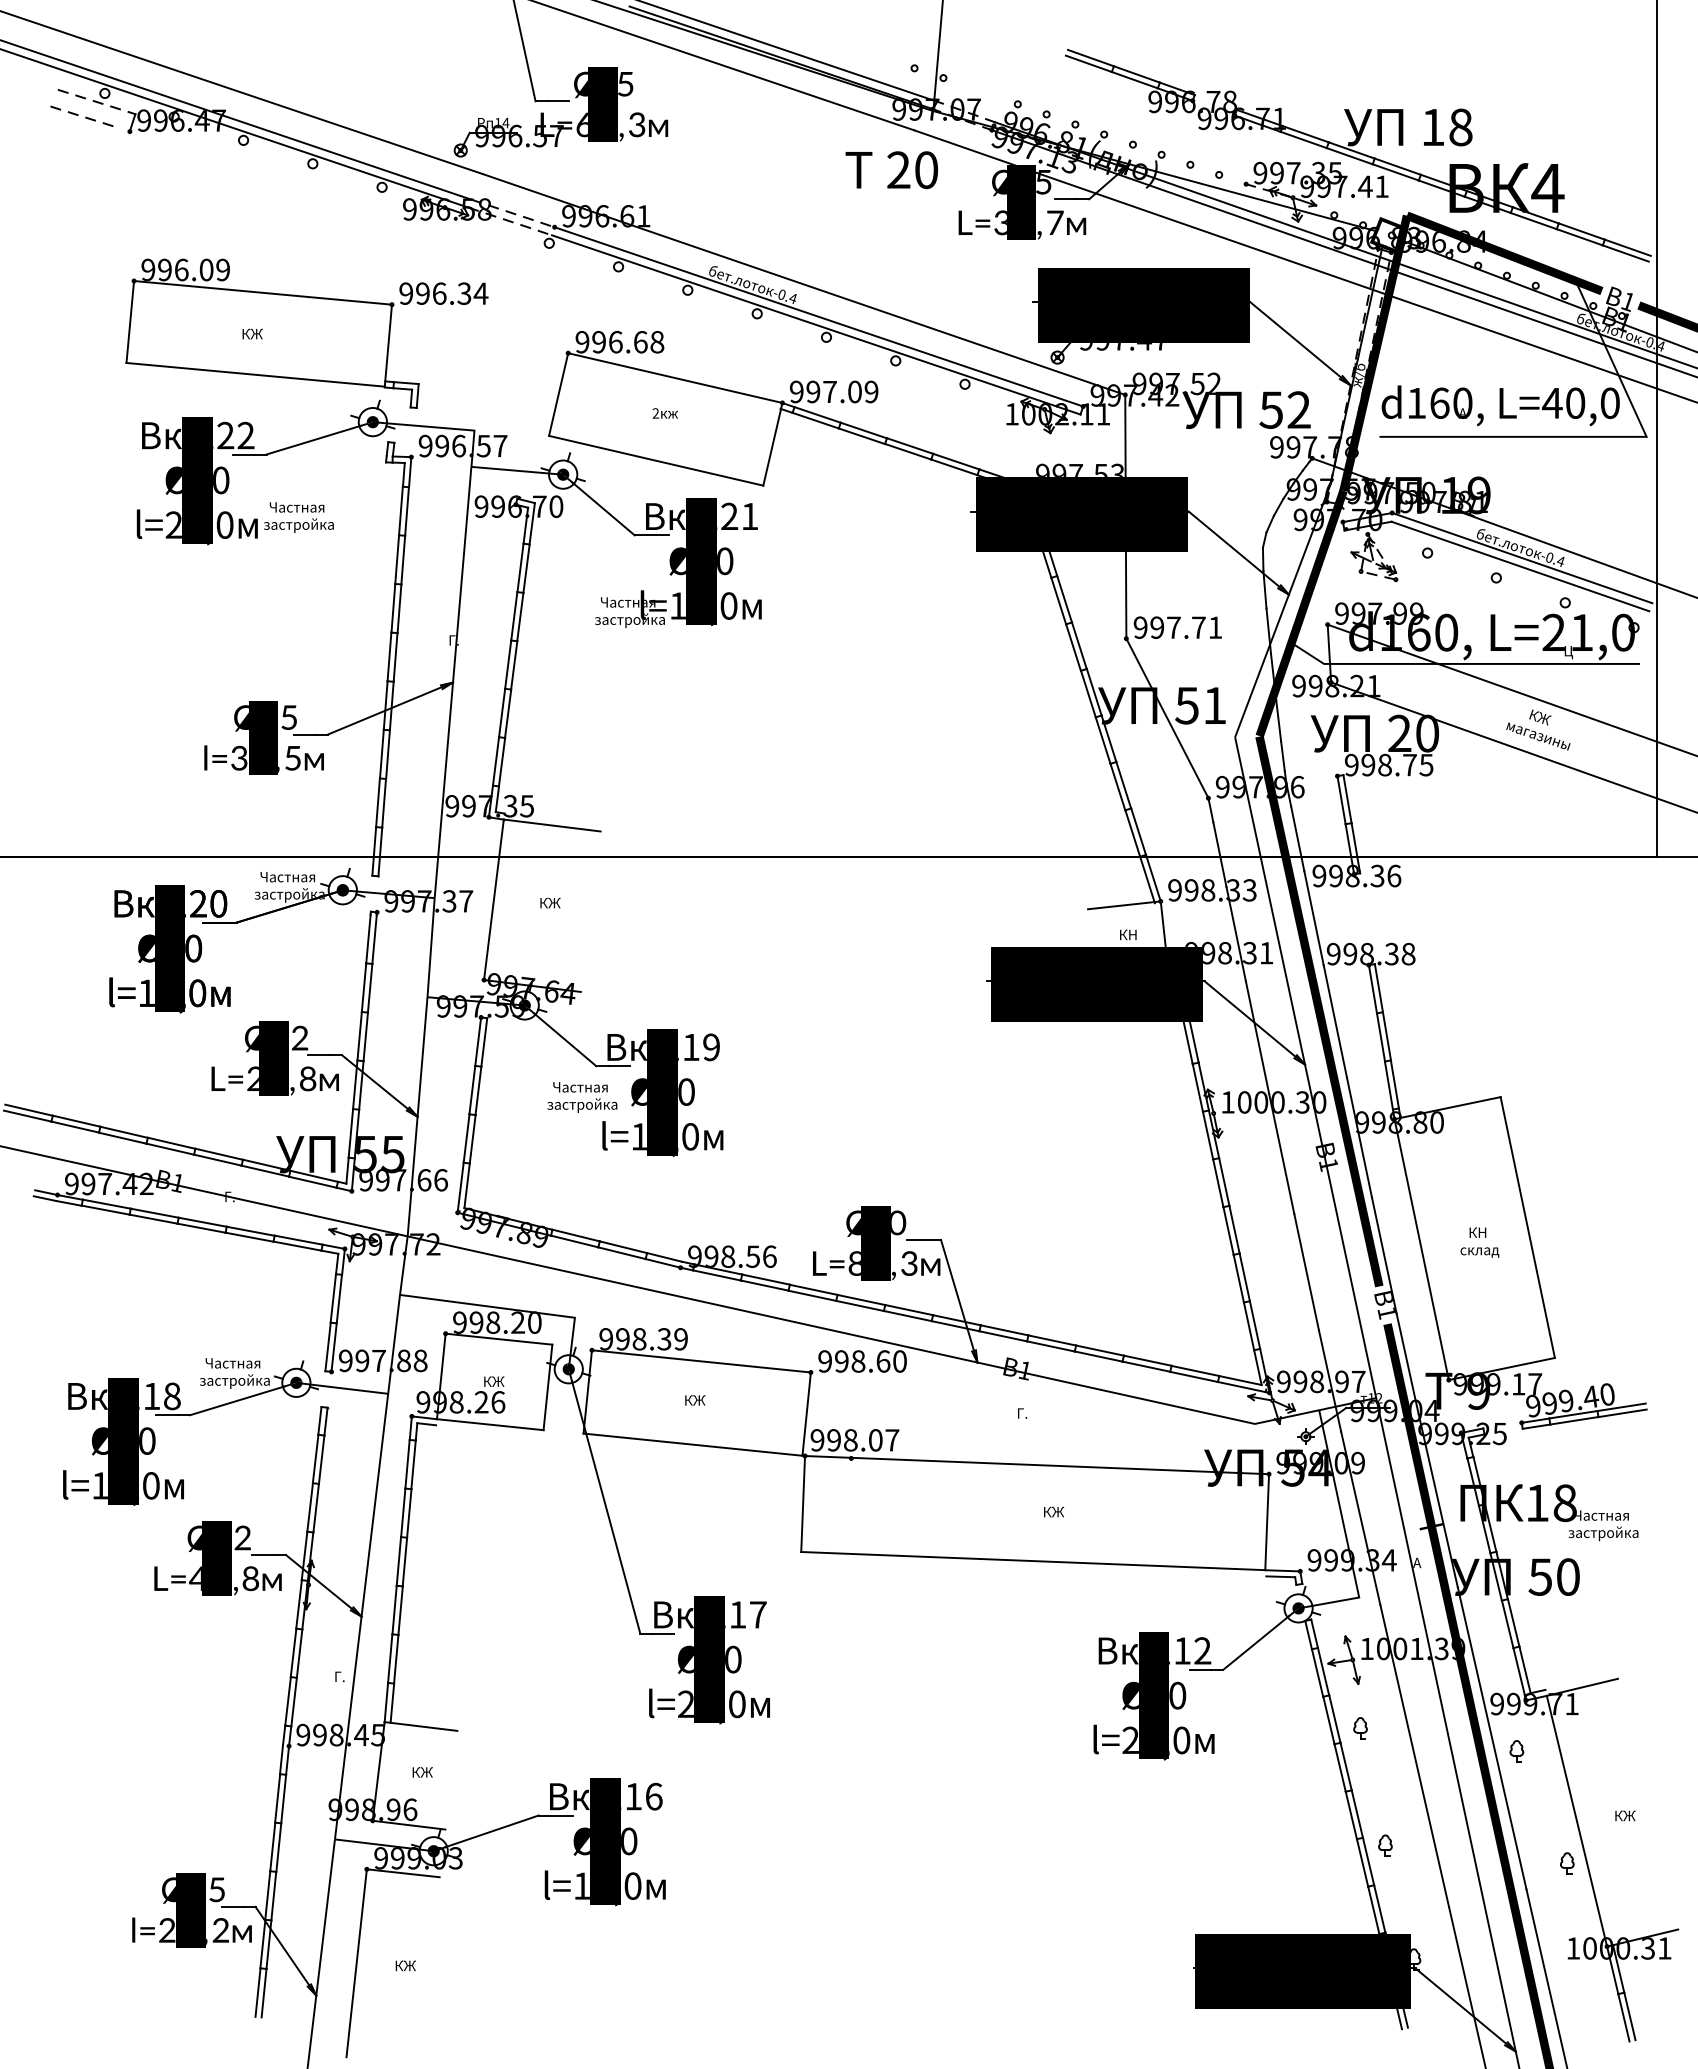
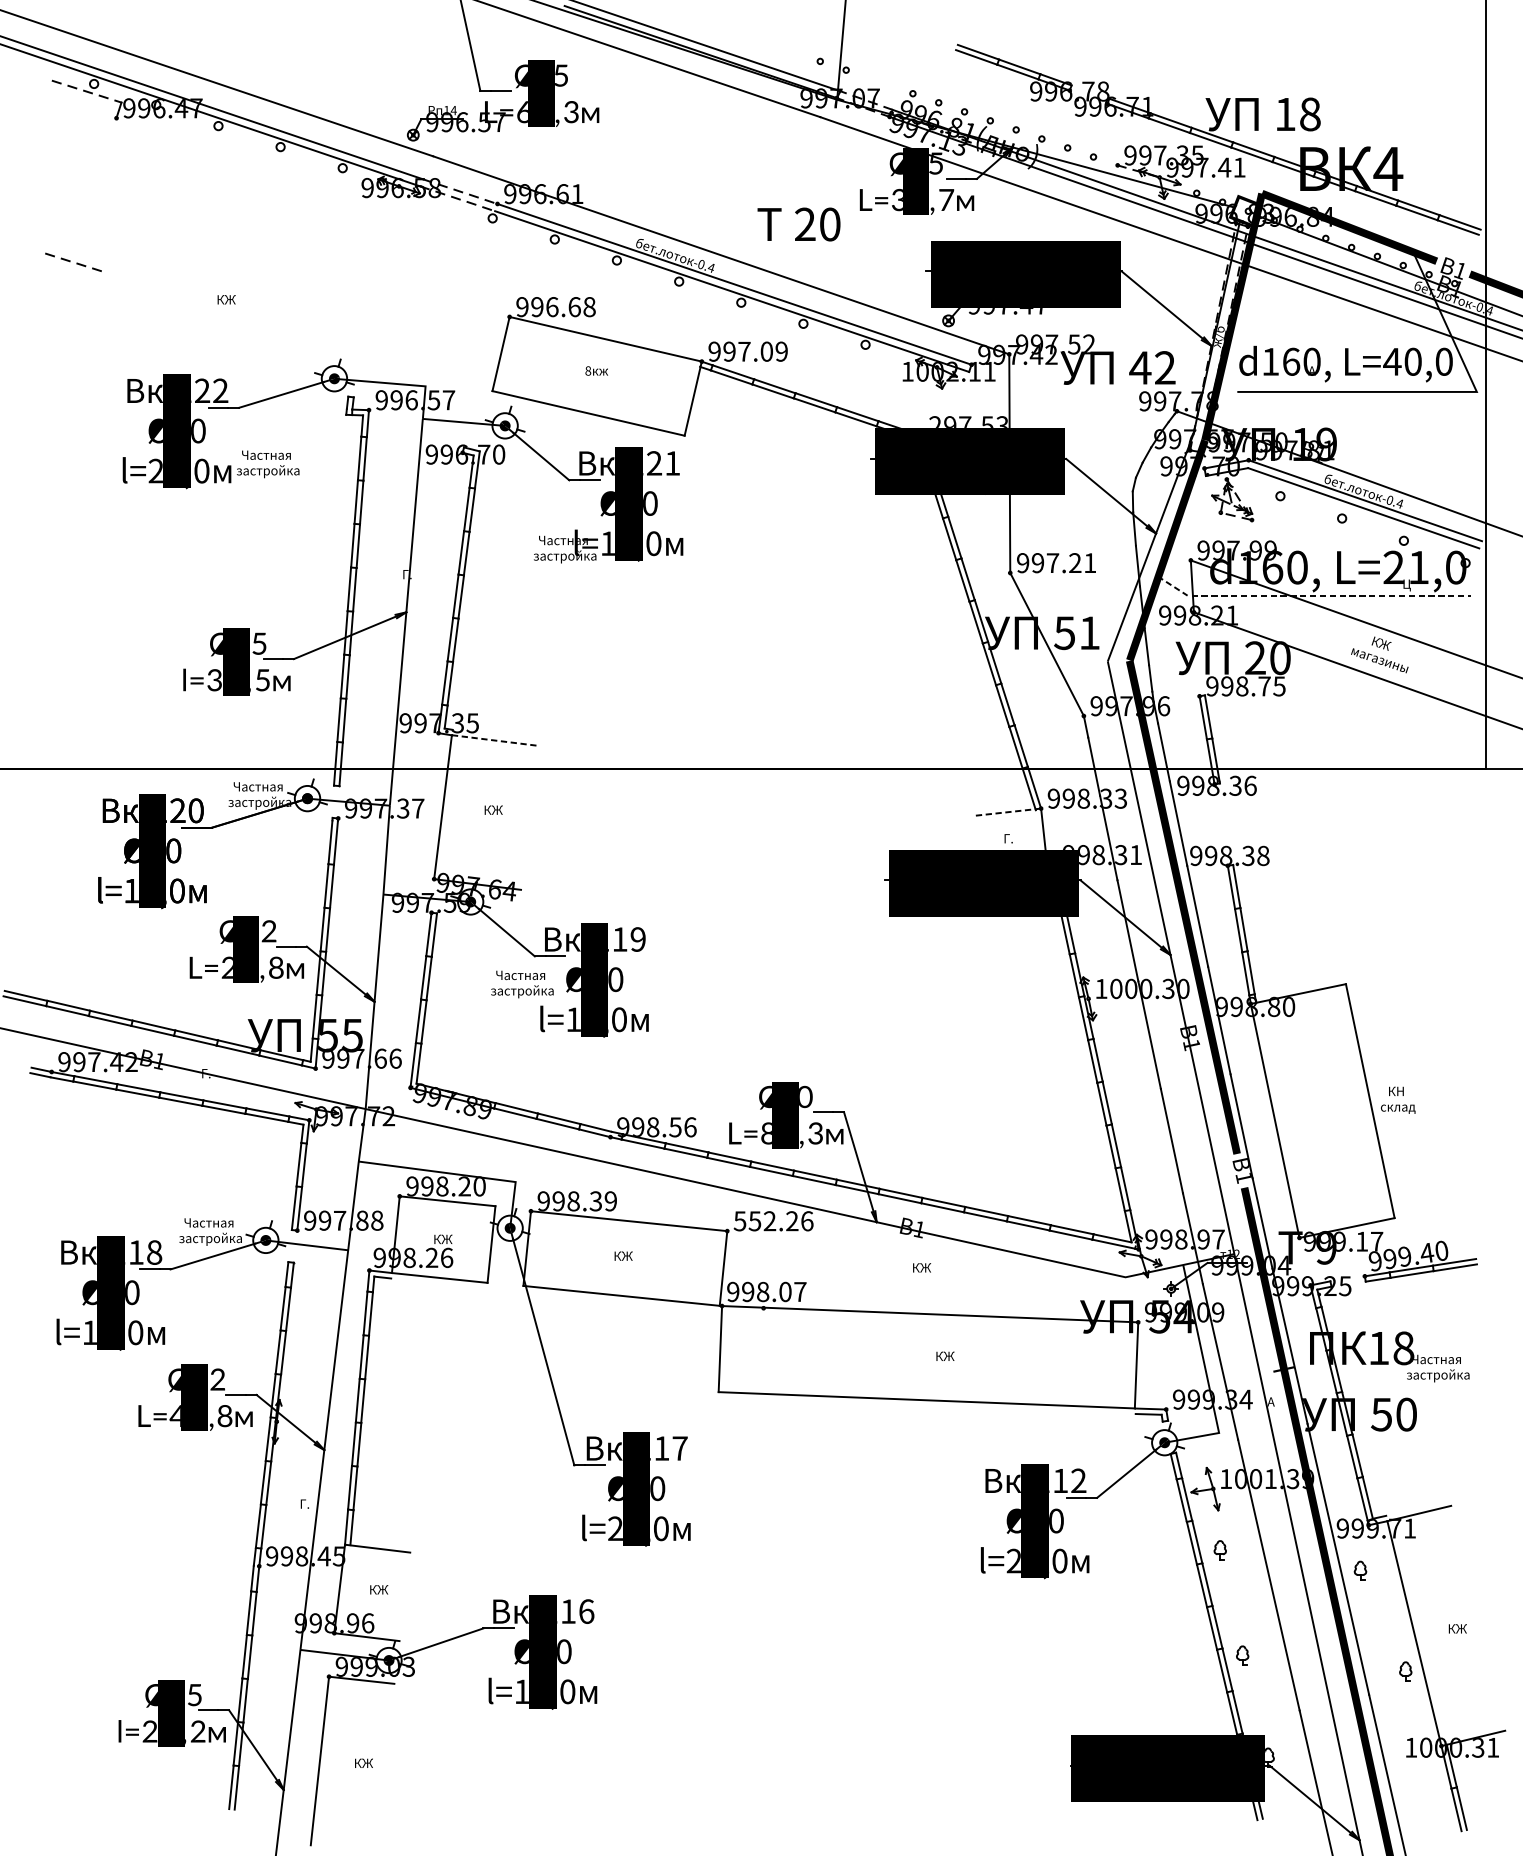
part: (81, 115) -> (73, 261), moved
text: (891, 170) -> (798, 224), moved
part: (306, 333) -> (274, 299), removed
text: (1270, 409) -> (1139, 367), 52 -> 42
text: (655, 413) -> (587, 371), 2 -> 8
text: (1042, 470) -> (935, 422), 997.53 -> 297.53
text: (1198, 627) -> (1074, 562), 997.71 -> 997.21
line: (1462, 663) -> (1311, 595), solid -> dashed
line: (552, 825) -> (495, 740), solid -> dashed
line: (1124, 905) -> (1008, 812), solid -> dashed
text: (1128, 934) -> (1012, 838), КН -> Г.
text: (1479, 1242) -> (1397, 1100), moved
text: (862, 1361) -> (773, 1221), 998.60 -> 552.26
text: (1028, 1413) -> (922, 1267), Г. -> КЖ

